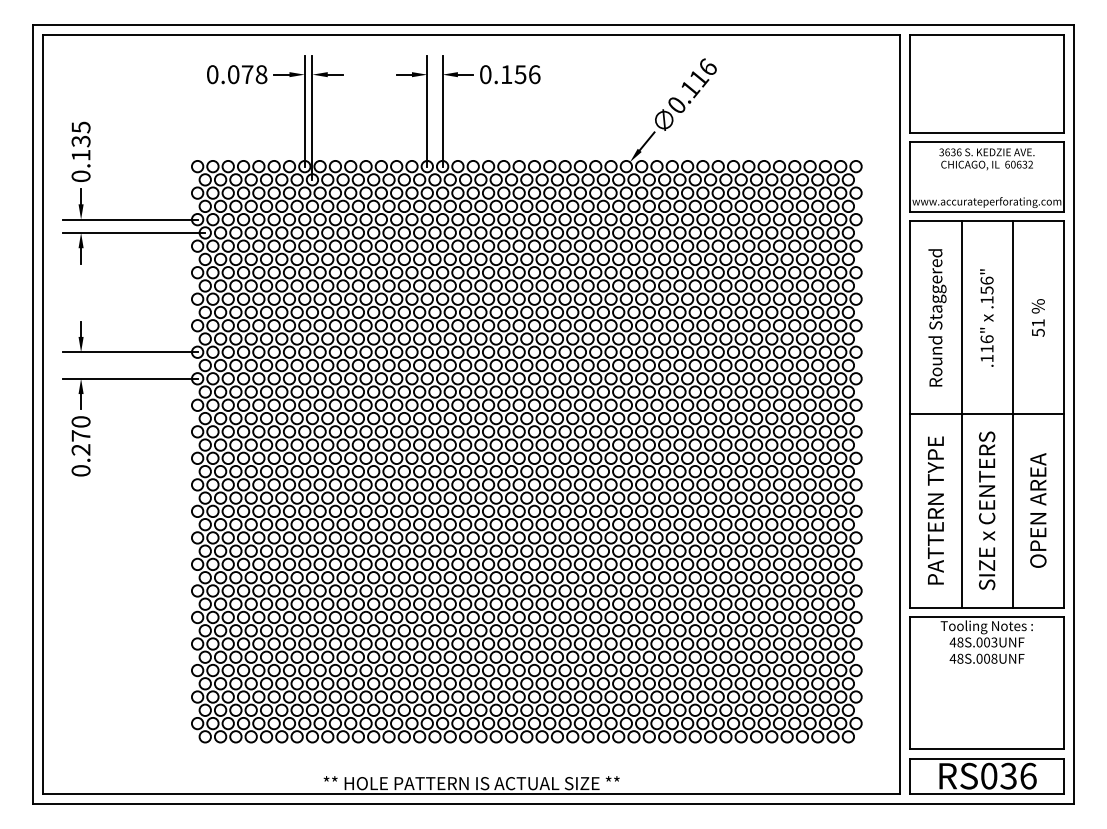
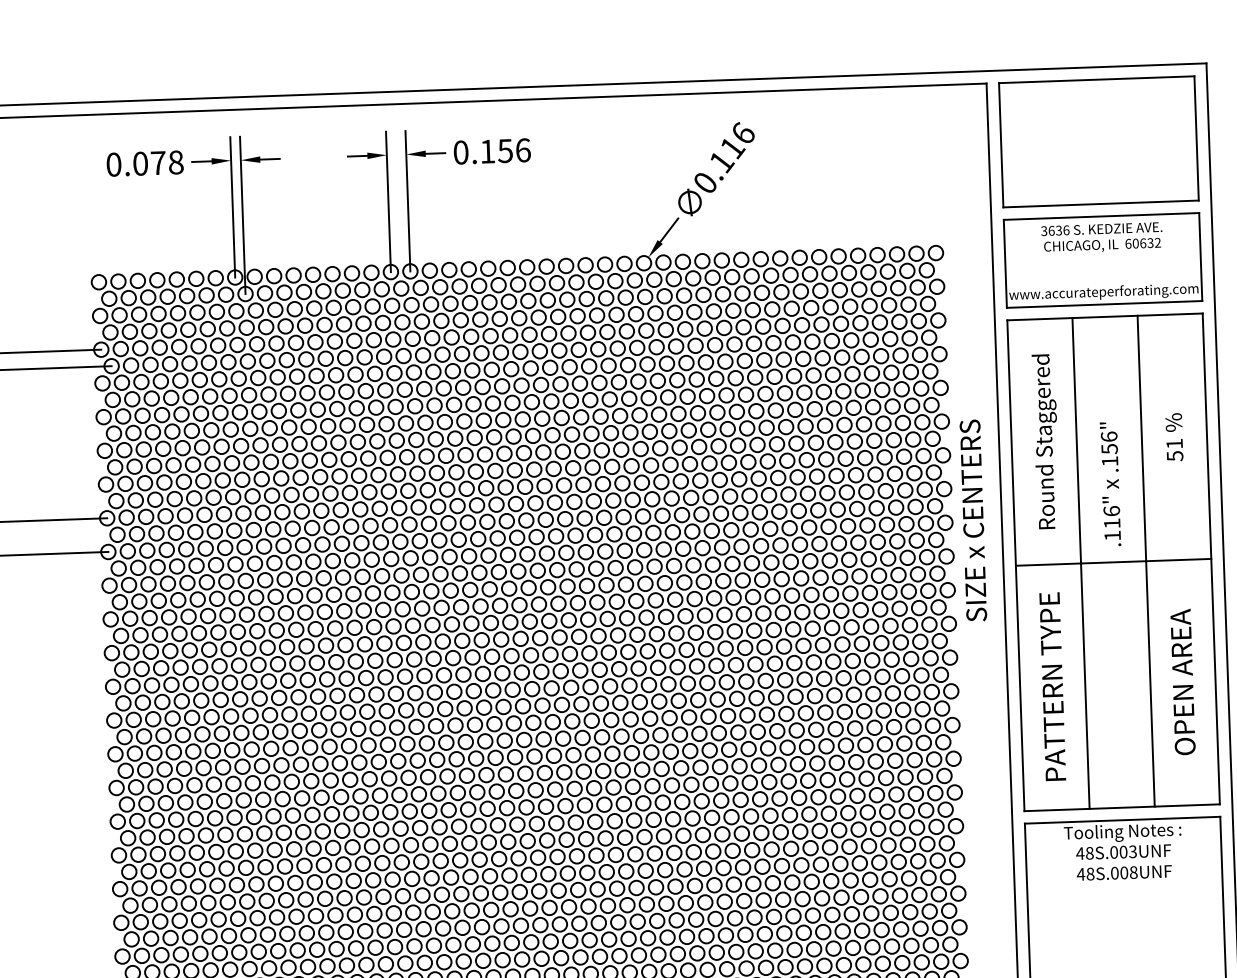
text: (986, 317) -> (1110, 483), moved
text: (987, 510) -> (973, 520), moved

